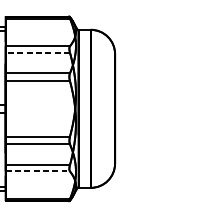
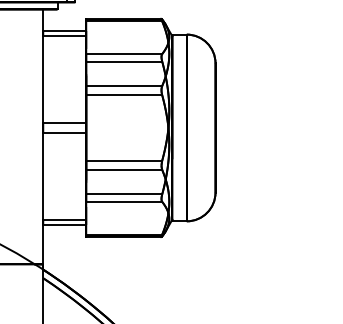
line: (38, 52) -> (124, 61), dashed -> solid
line: (38, 171) -> (124, 201), dashed -> solid

